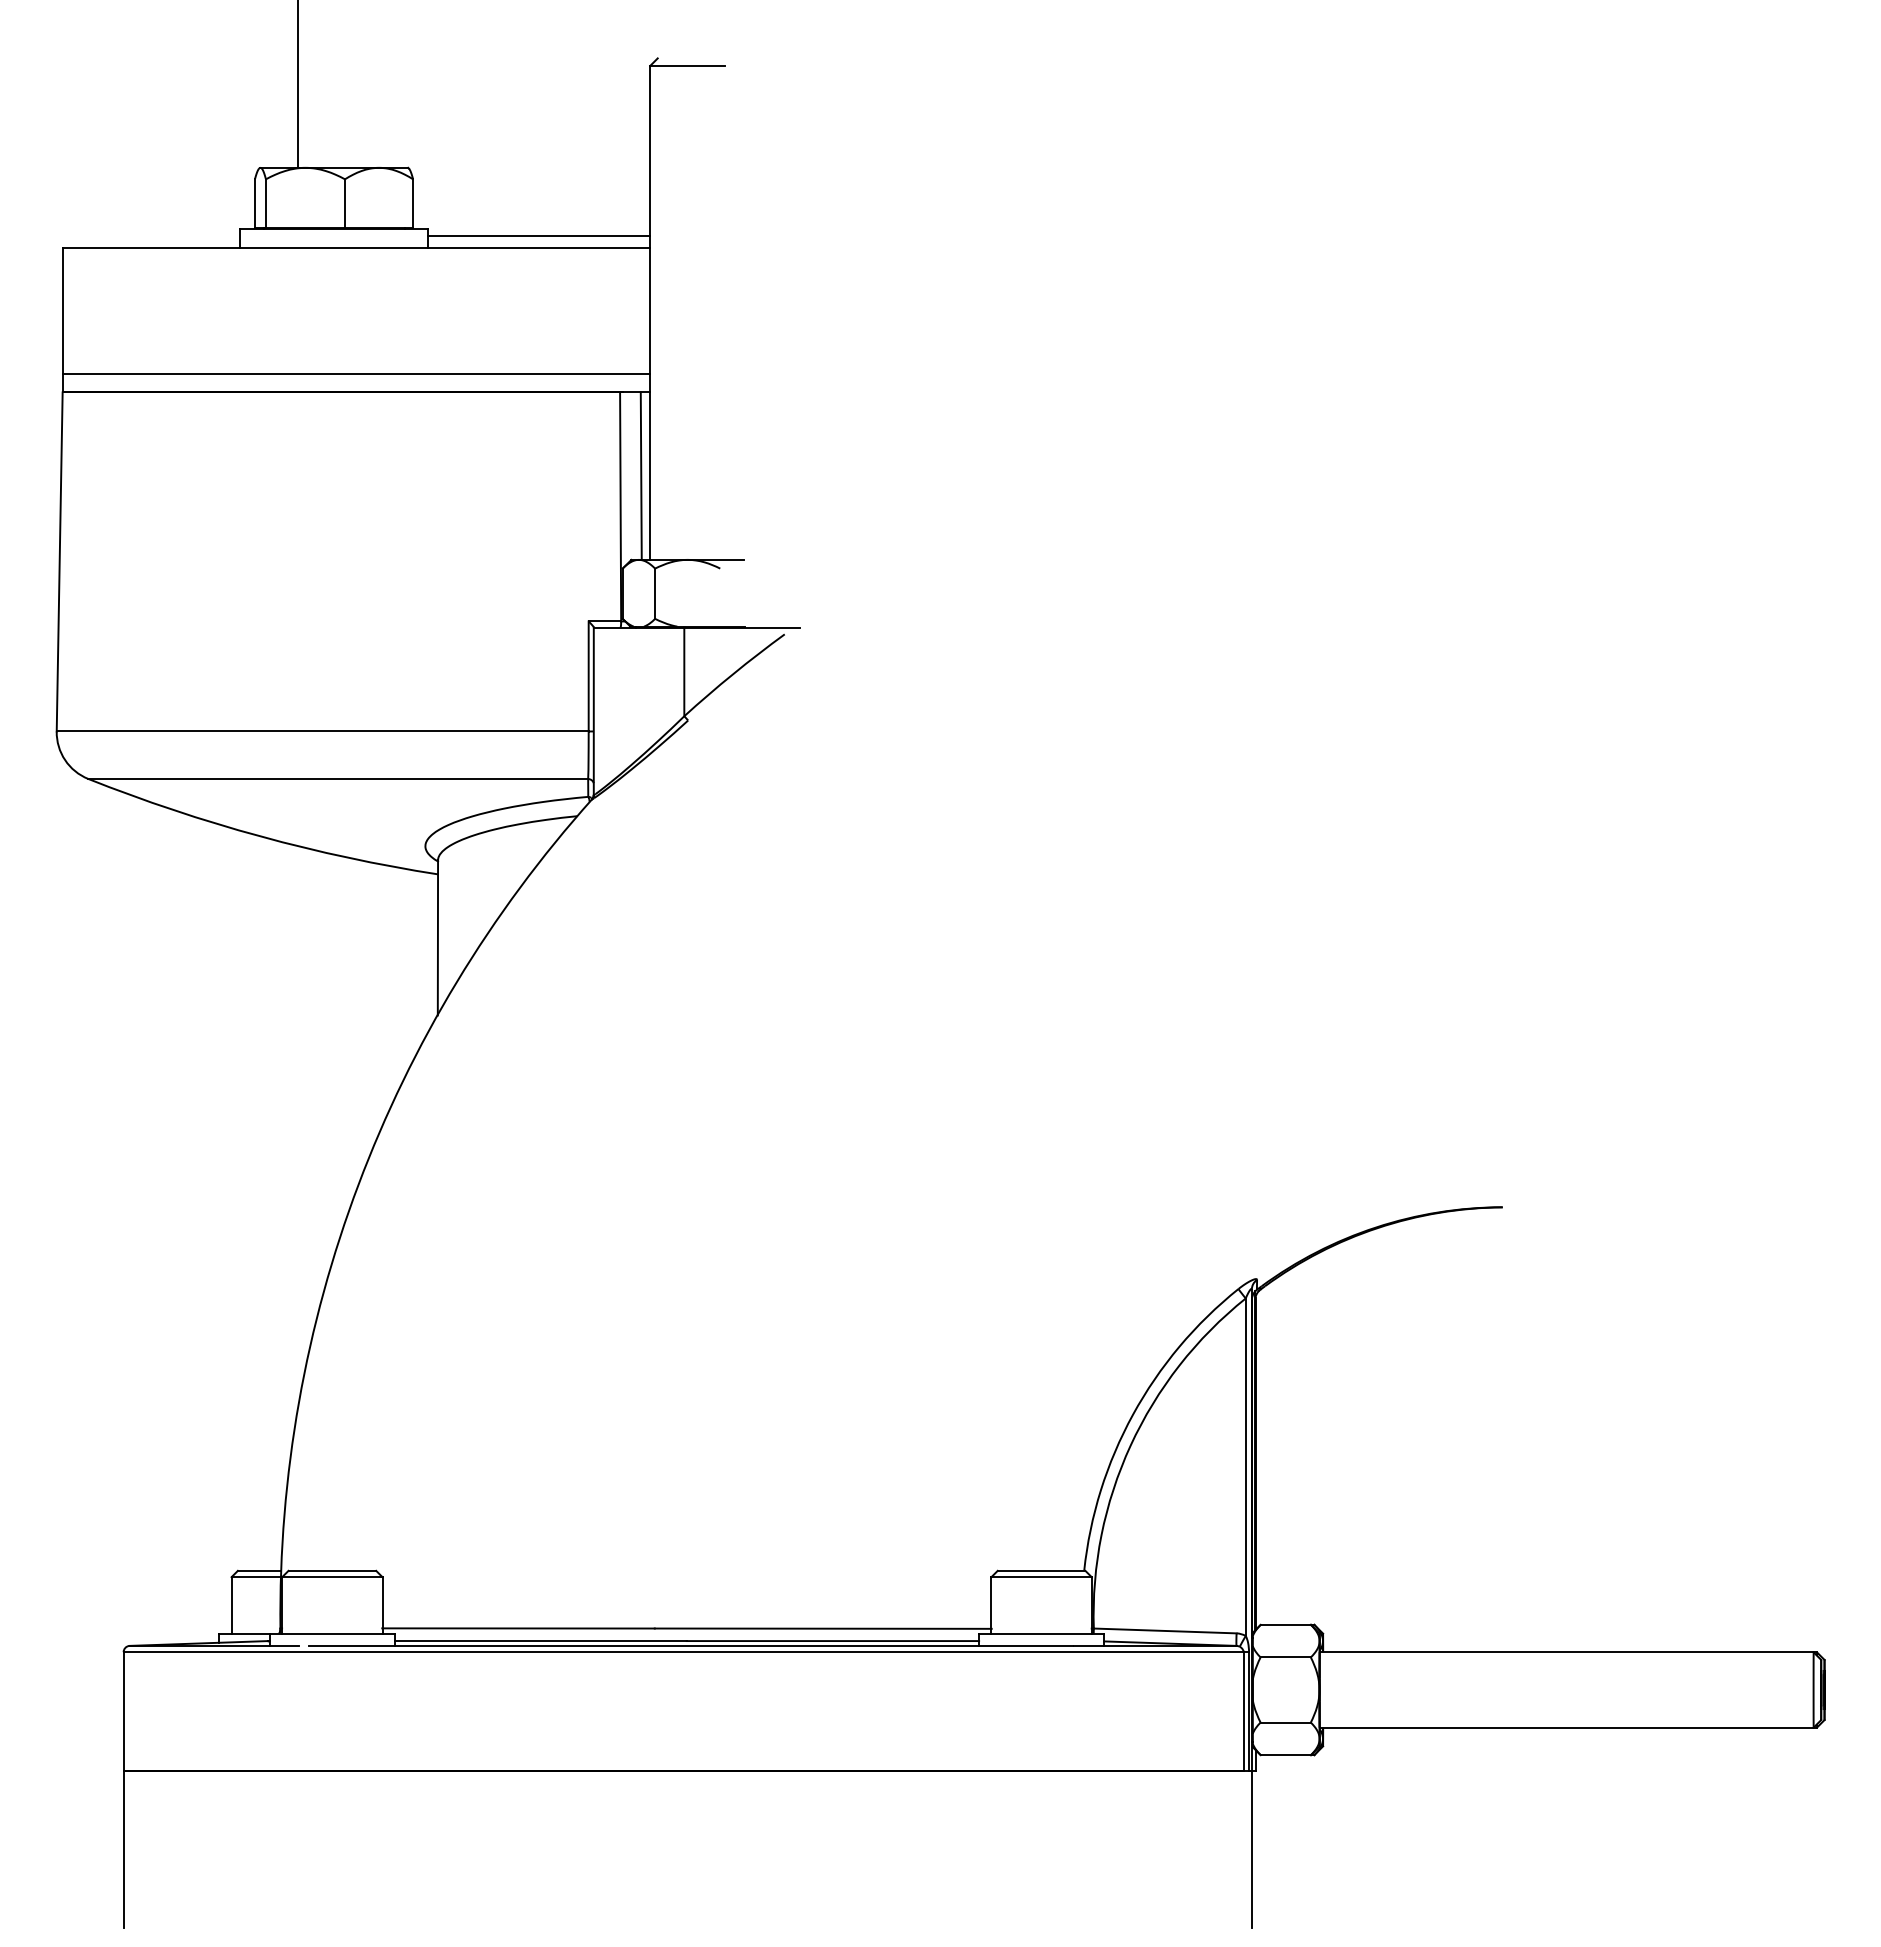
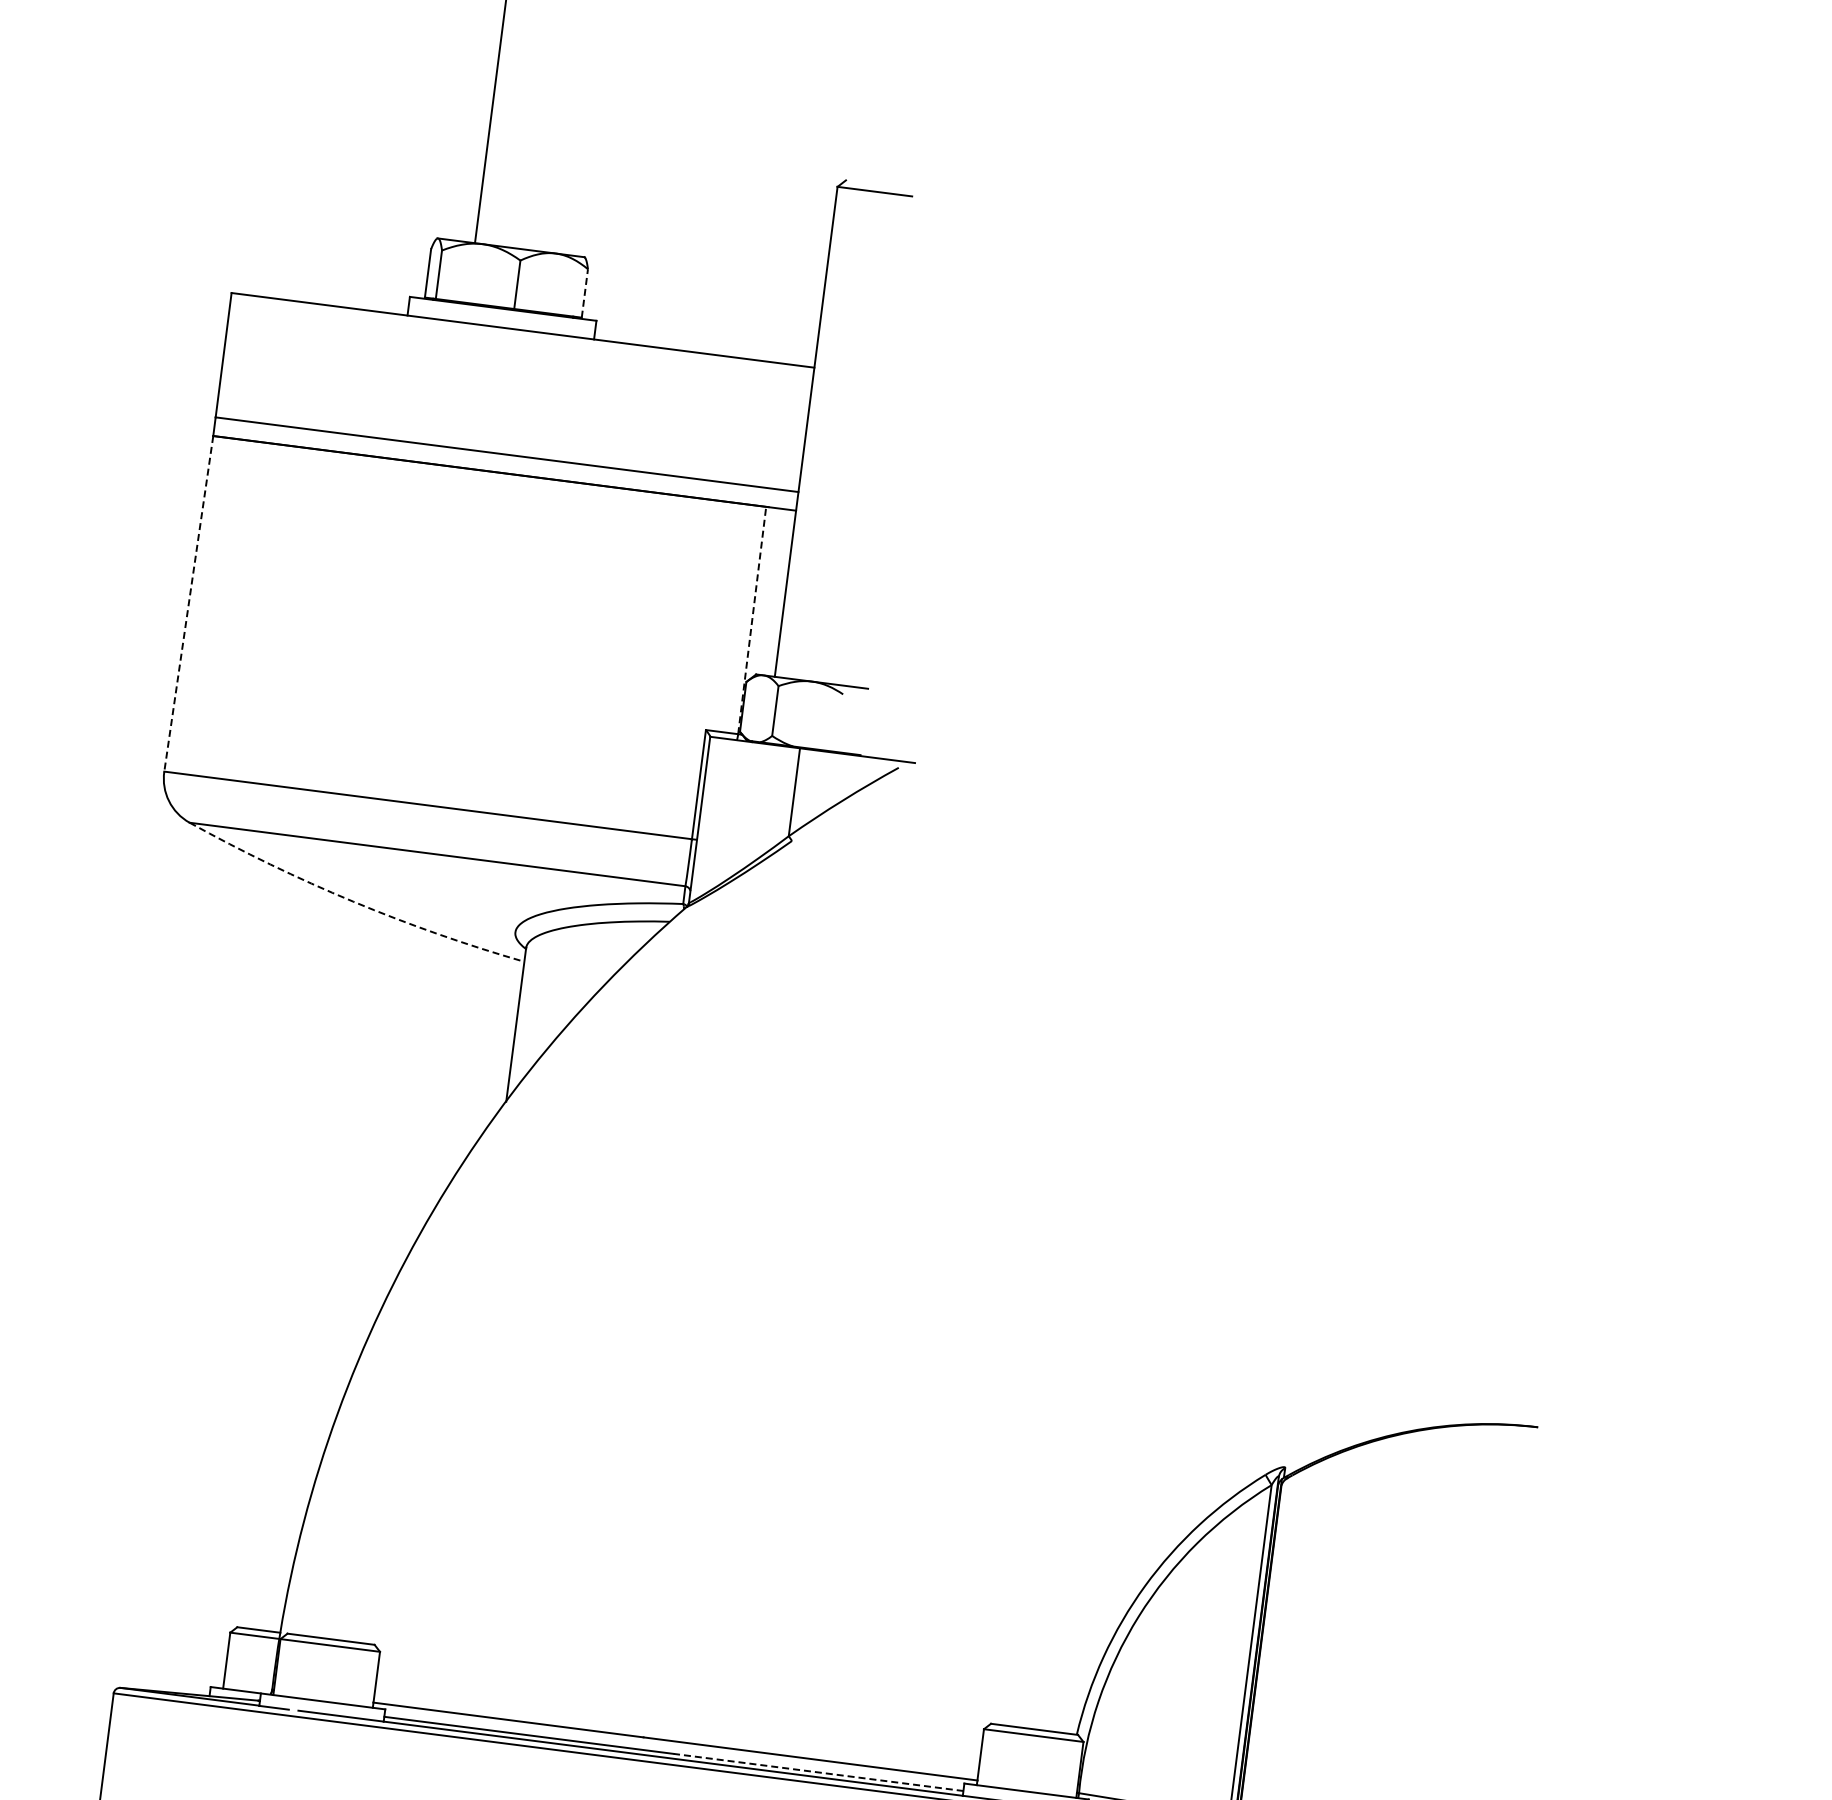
line: (413, 203) -> (585, 293), solid -> dashed
line: (539, 235) -> (706, 341), removed
line: (640, 475) -> (775, 591), removed
line: (620, 506) -> (752, 620), solid -> dashed
line: (59, 561) -> (188, 603), solid -> dashed
arc: (260, 836) -> (353, 901), solid -> dashed
line: (832, 1641) -> (818, 1772), solid -> dashed

